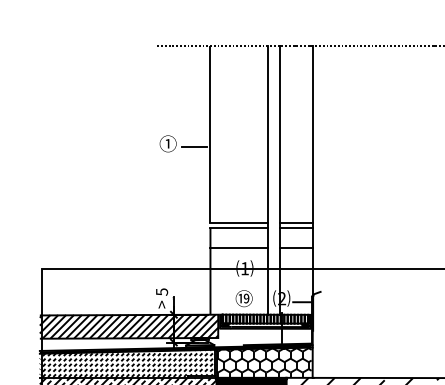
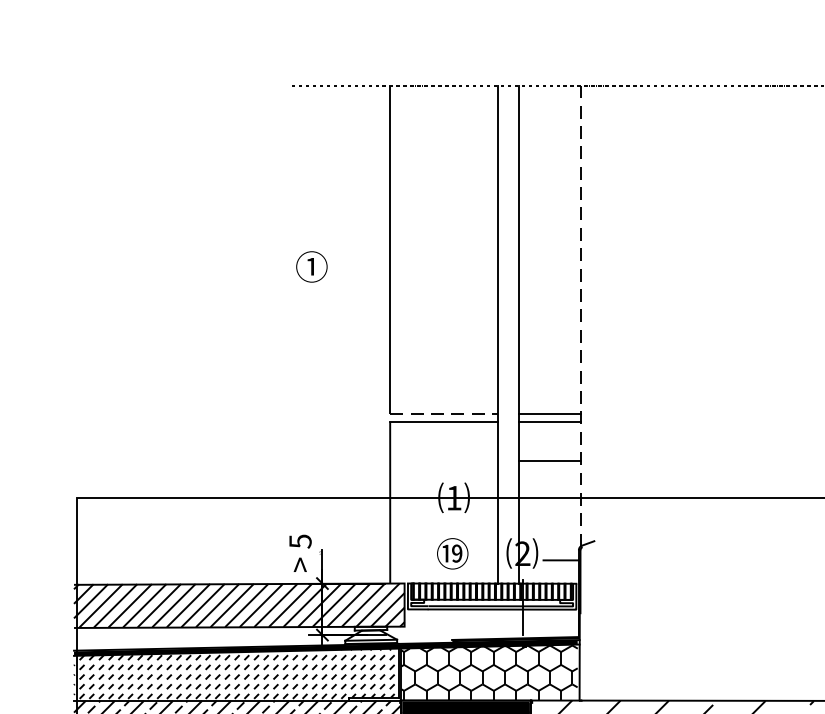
line: (194, 146) -> (360, 271), removed
line: (313, 170) -> (581, 316), solid -> dashed
line: (239, 223) -> (444, 414), solid -> dashed
line: (239, 248) -> (444, 460), removed

